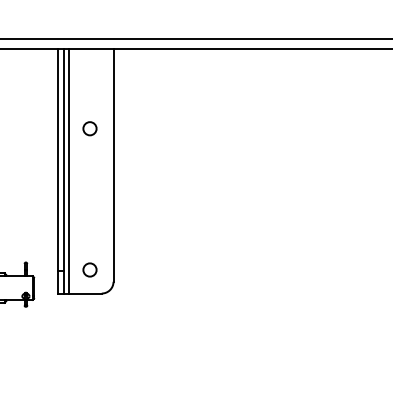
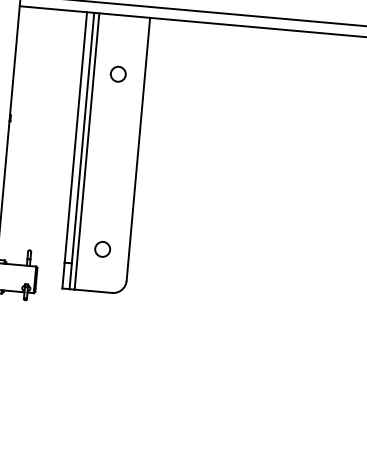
circle: (89, 128) -> (117, 73), moved
circle: (89, 269) -> (102, 248), moved

